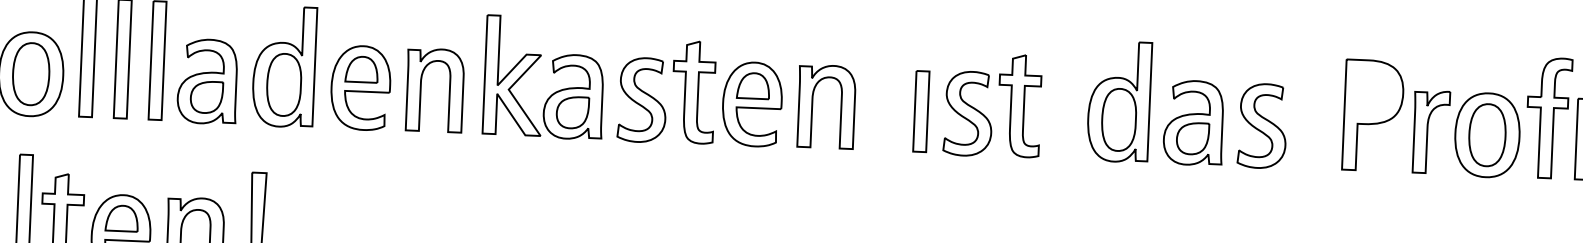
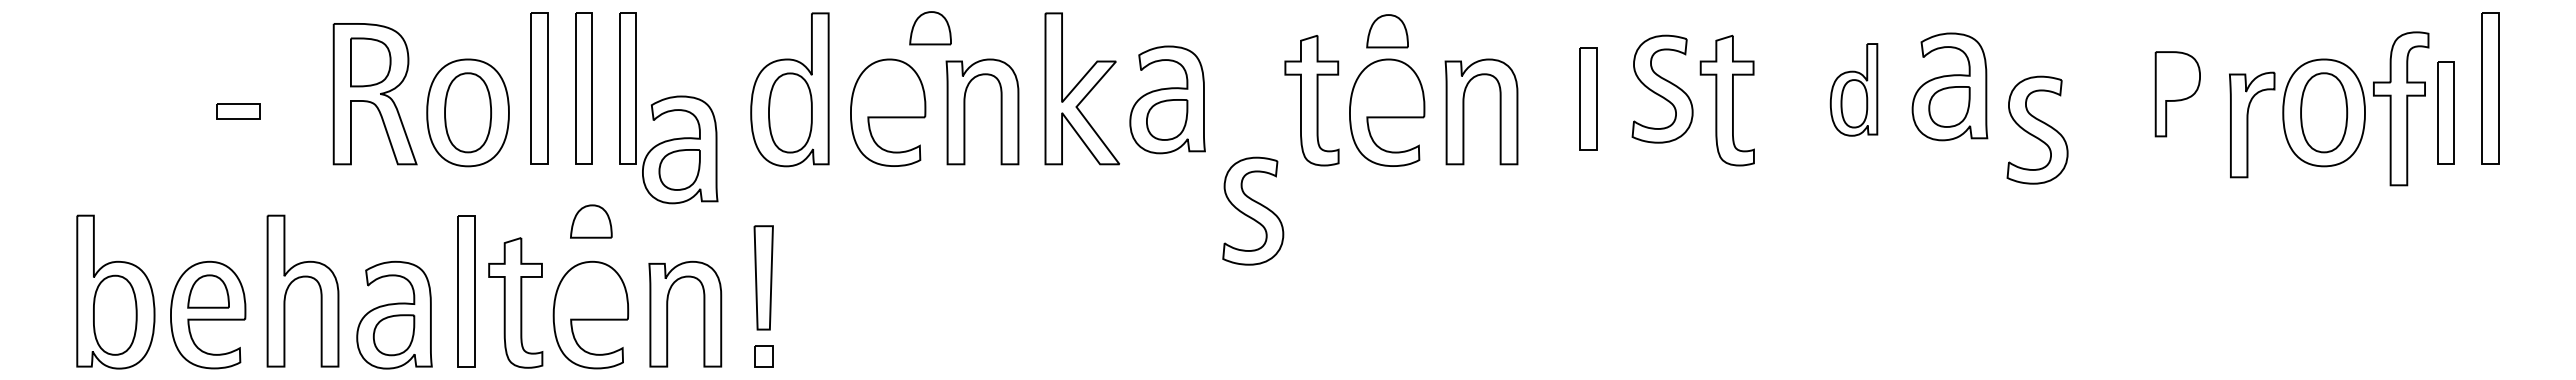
part: (361, 69) -> (930, 28), moved
part: (208, 81) -> (680, 149), moved
part: (753, 86) -> (1387, 31), moved
part: (573, 96) -> (1167, 99), moved
part: (642, 99) -> (1253, 210), moved
part: (1118, 101) -> (1853, 89), size x0.6
part: (921, 111) -> (1588, 98), moved
part: (968, 113) -> (1662, 88), moved
part: (1373, 116) -> (2177, 94), size x0.6
part: (1549, 117) -> (2401, 108), moved
part: (1193, 122) -> (1949, 86), moved
part: (1262, 125) -> (2037, 129), moved
part: (1431, 131) -> (2252, 124), moved
part: (122, 218) -> (591, 221), moved

